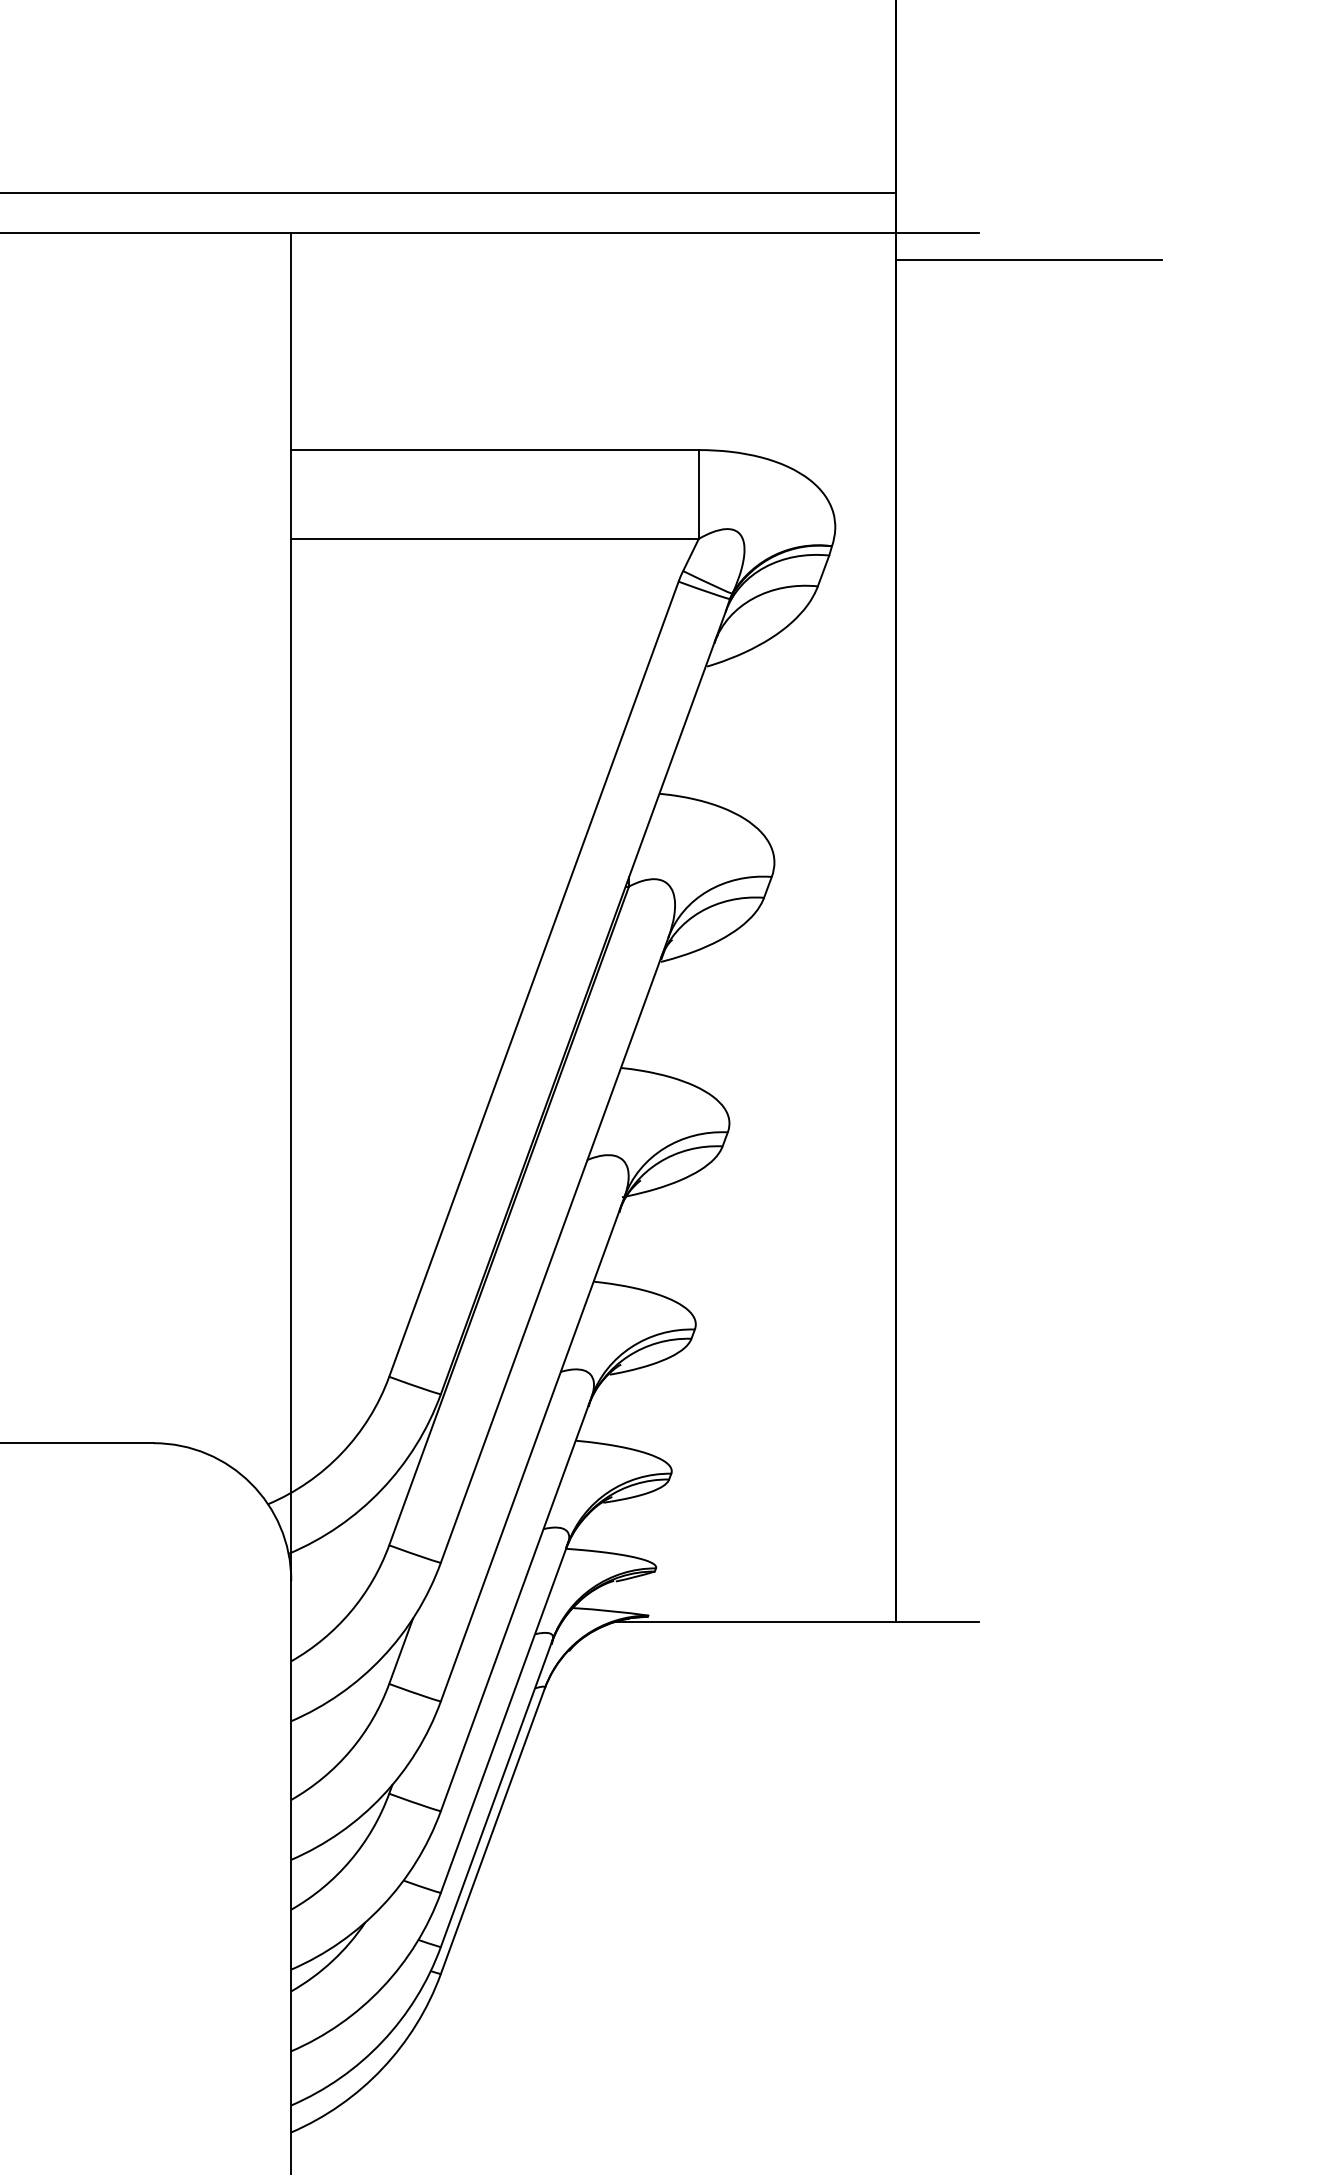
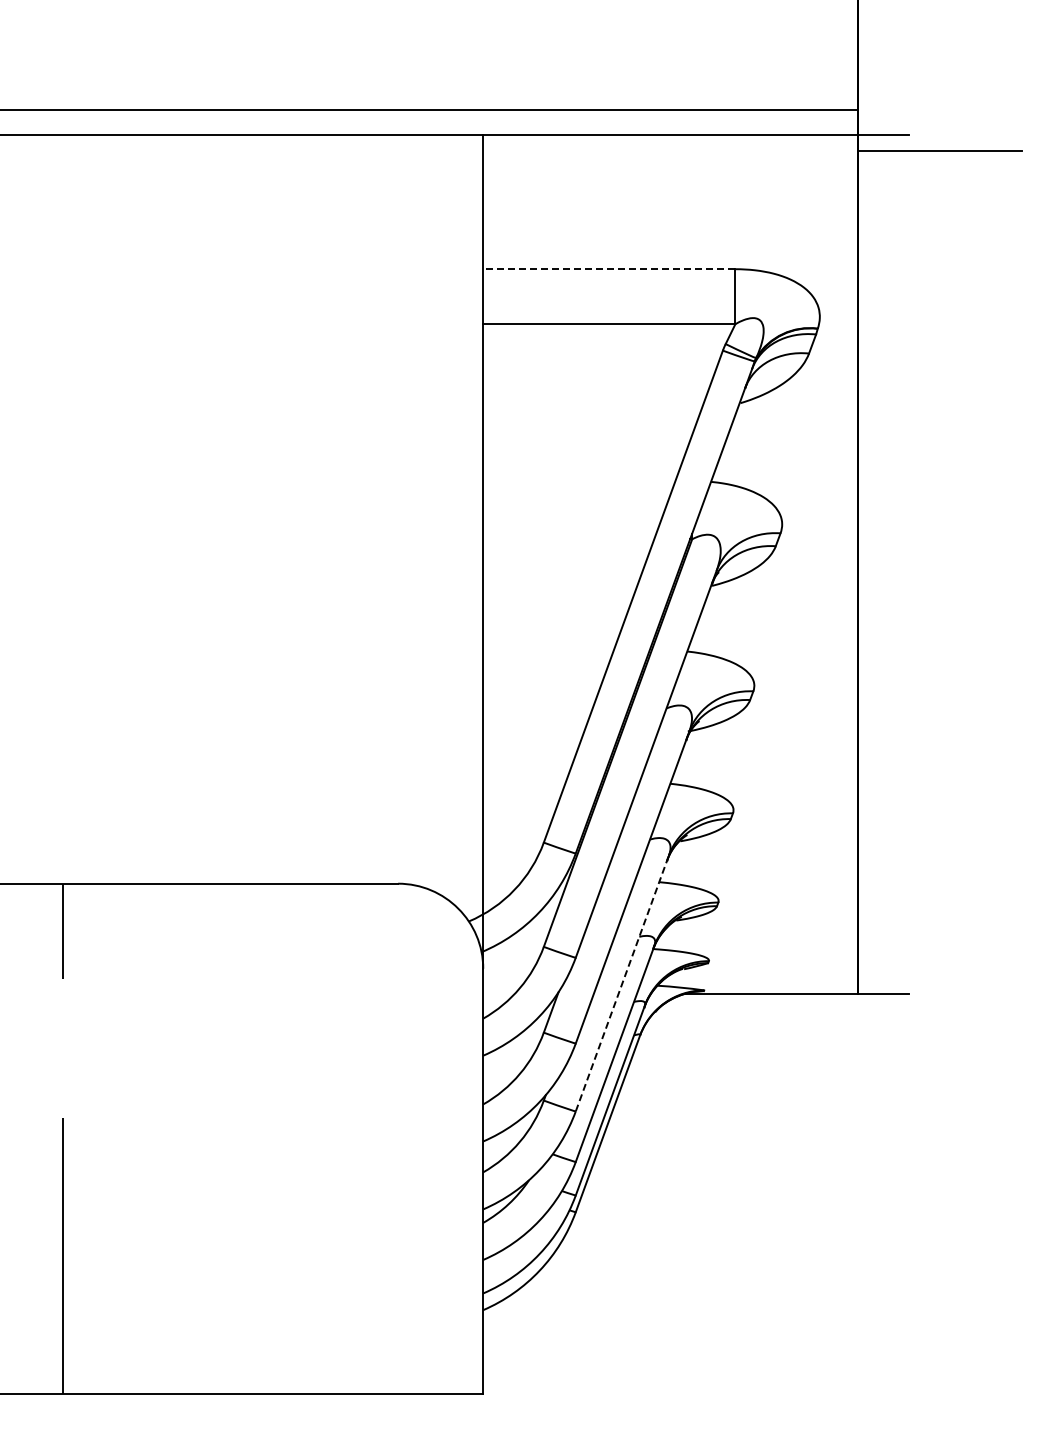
line: (493, 450) -> (608, 269), solid -> dashed
line: (516, 1602) -> (622, 982), solid -> dashed

